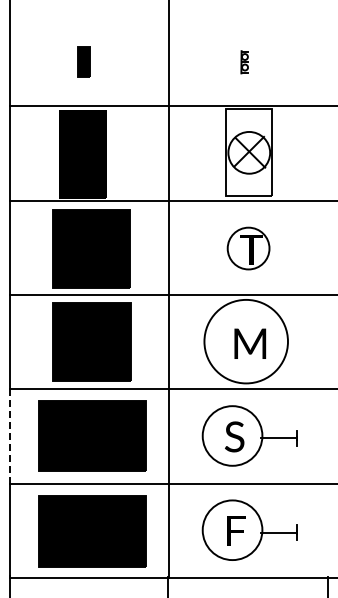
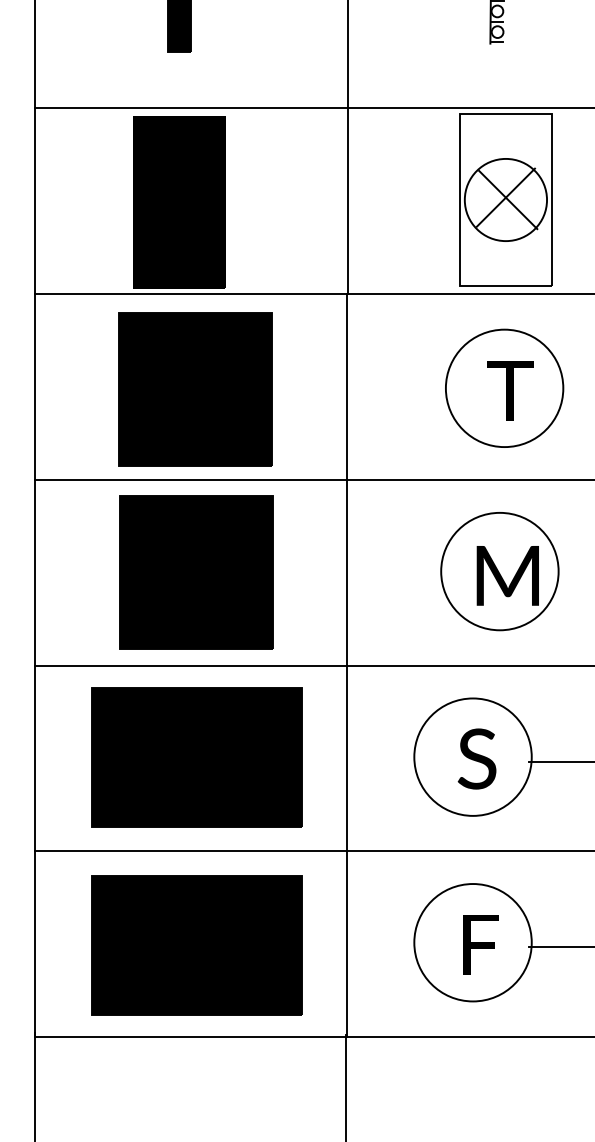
circle: (248, 248) -> (504, 388), size x1.43
circle: (246, 341) -> (500, 571), size x0.71
line: (9, 437) -> (34, 760), dashed -> solid

